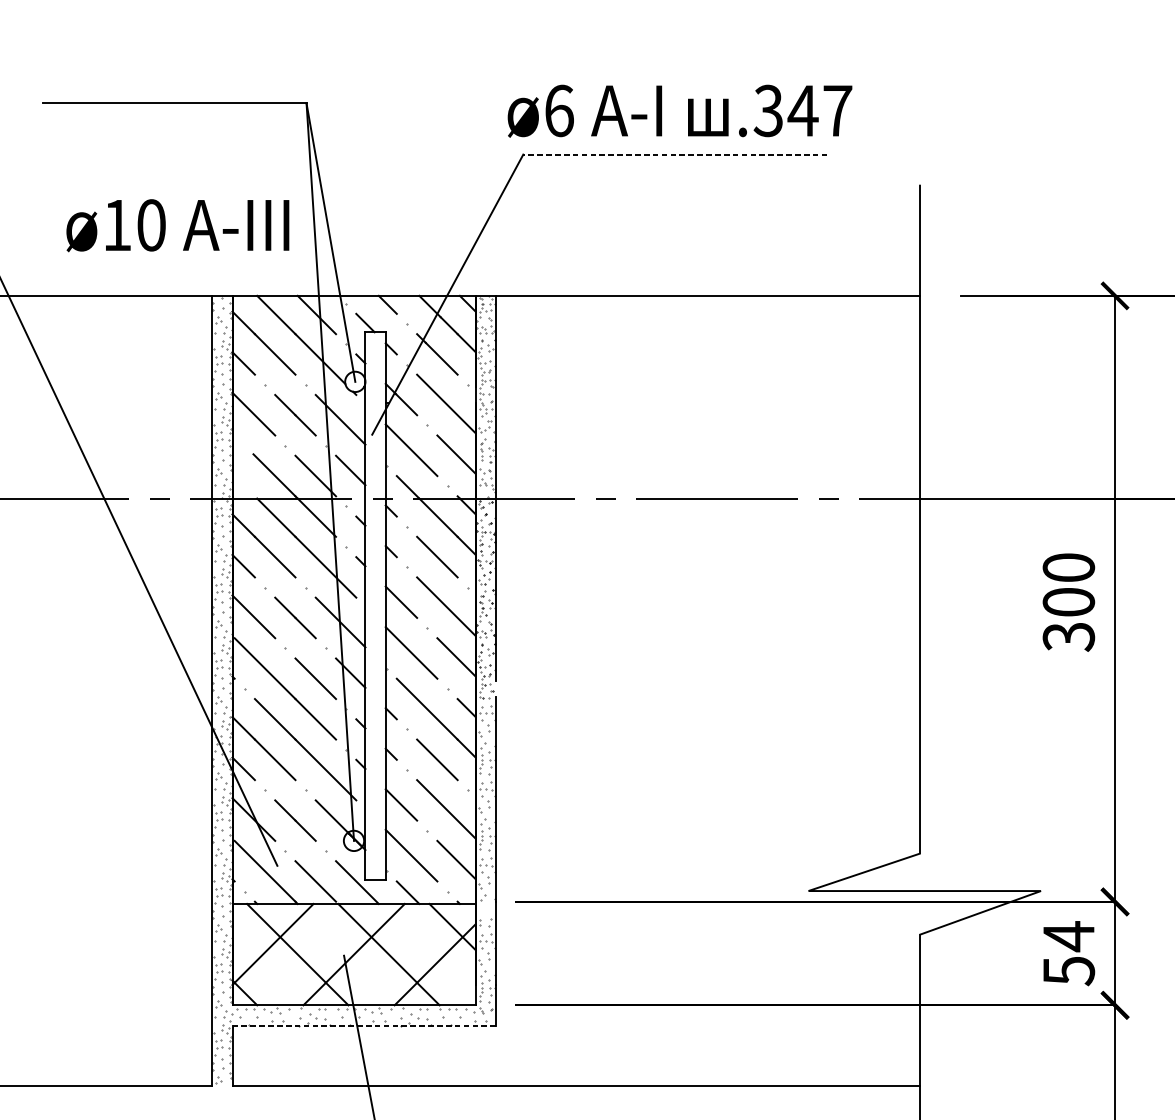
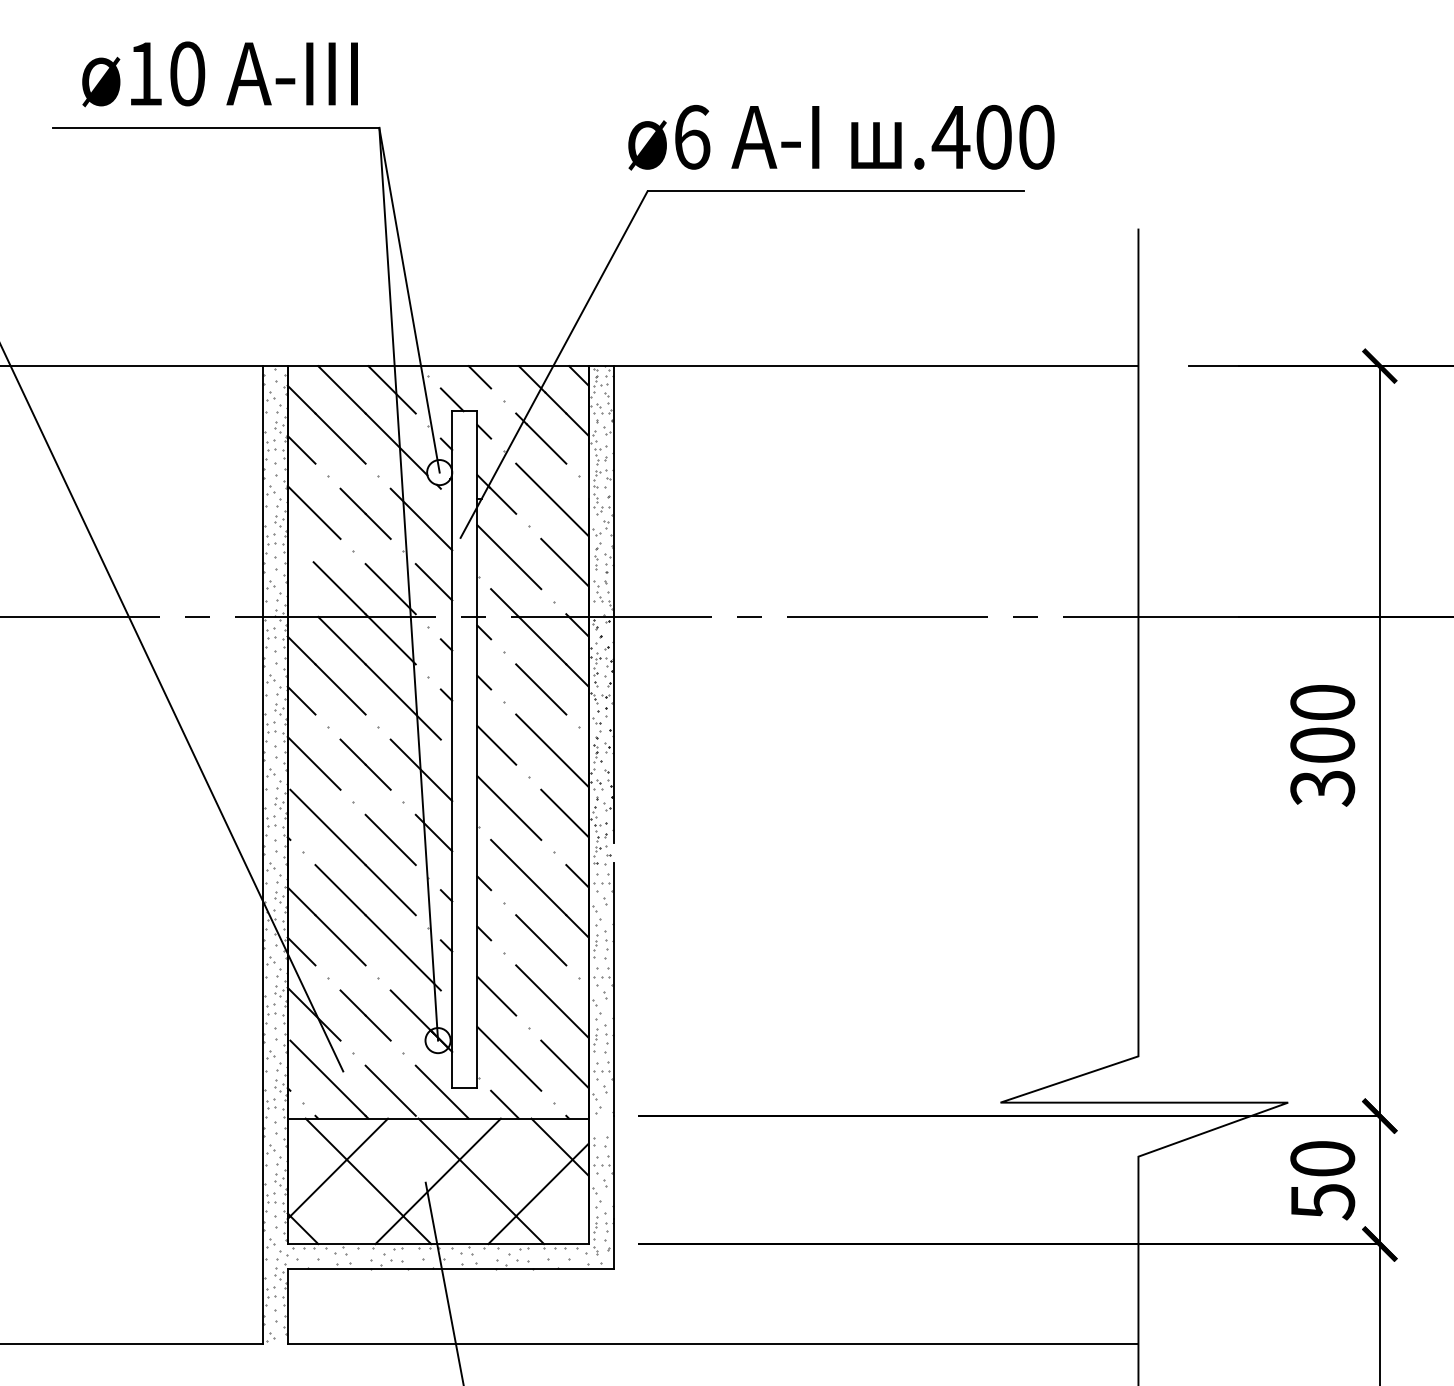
text: (802, 110) -> (992, 136), .347 -> .400
line: (675, 154) -> (835, 191), dashed -> solid
text: (177, 225) -> (219, 74), moved
text: (1068, 936) -> (1322, 1158), 54 -> 50
line: (364, 1025) -> (451, 1269), dashed -> solid

